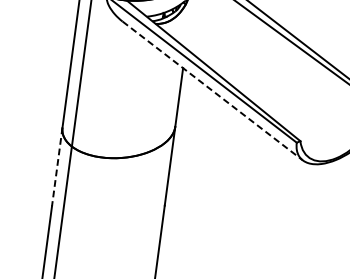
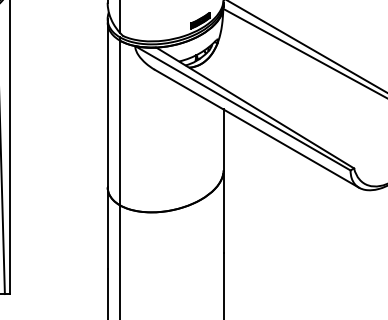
line: (213, 90) -> (257, 128), dashed -> solid
line: (57, 167) -> (107, 228), dashed -> solid

